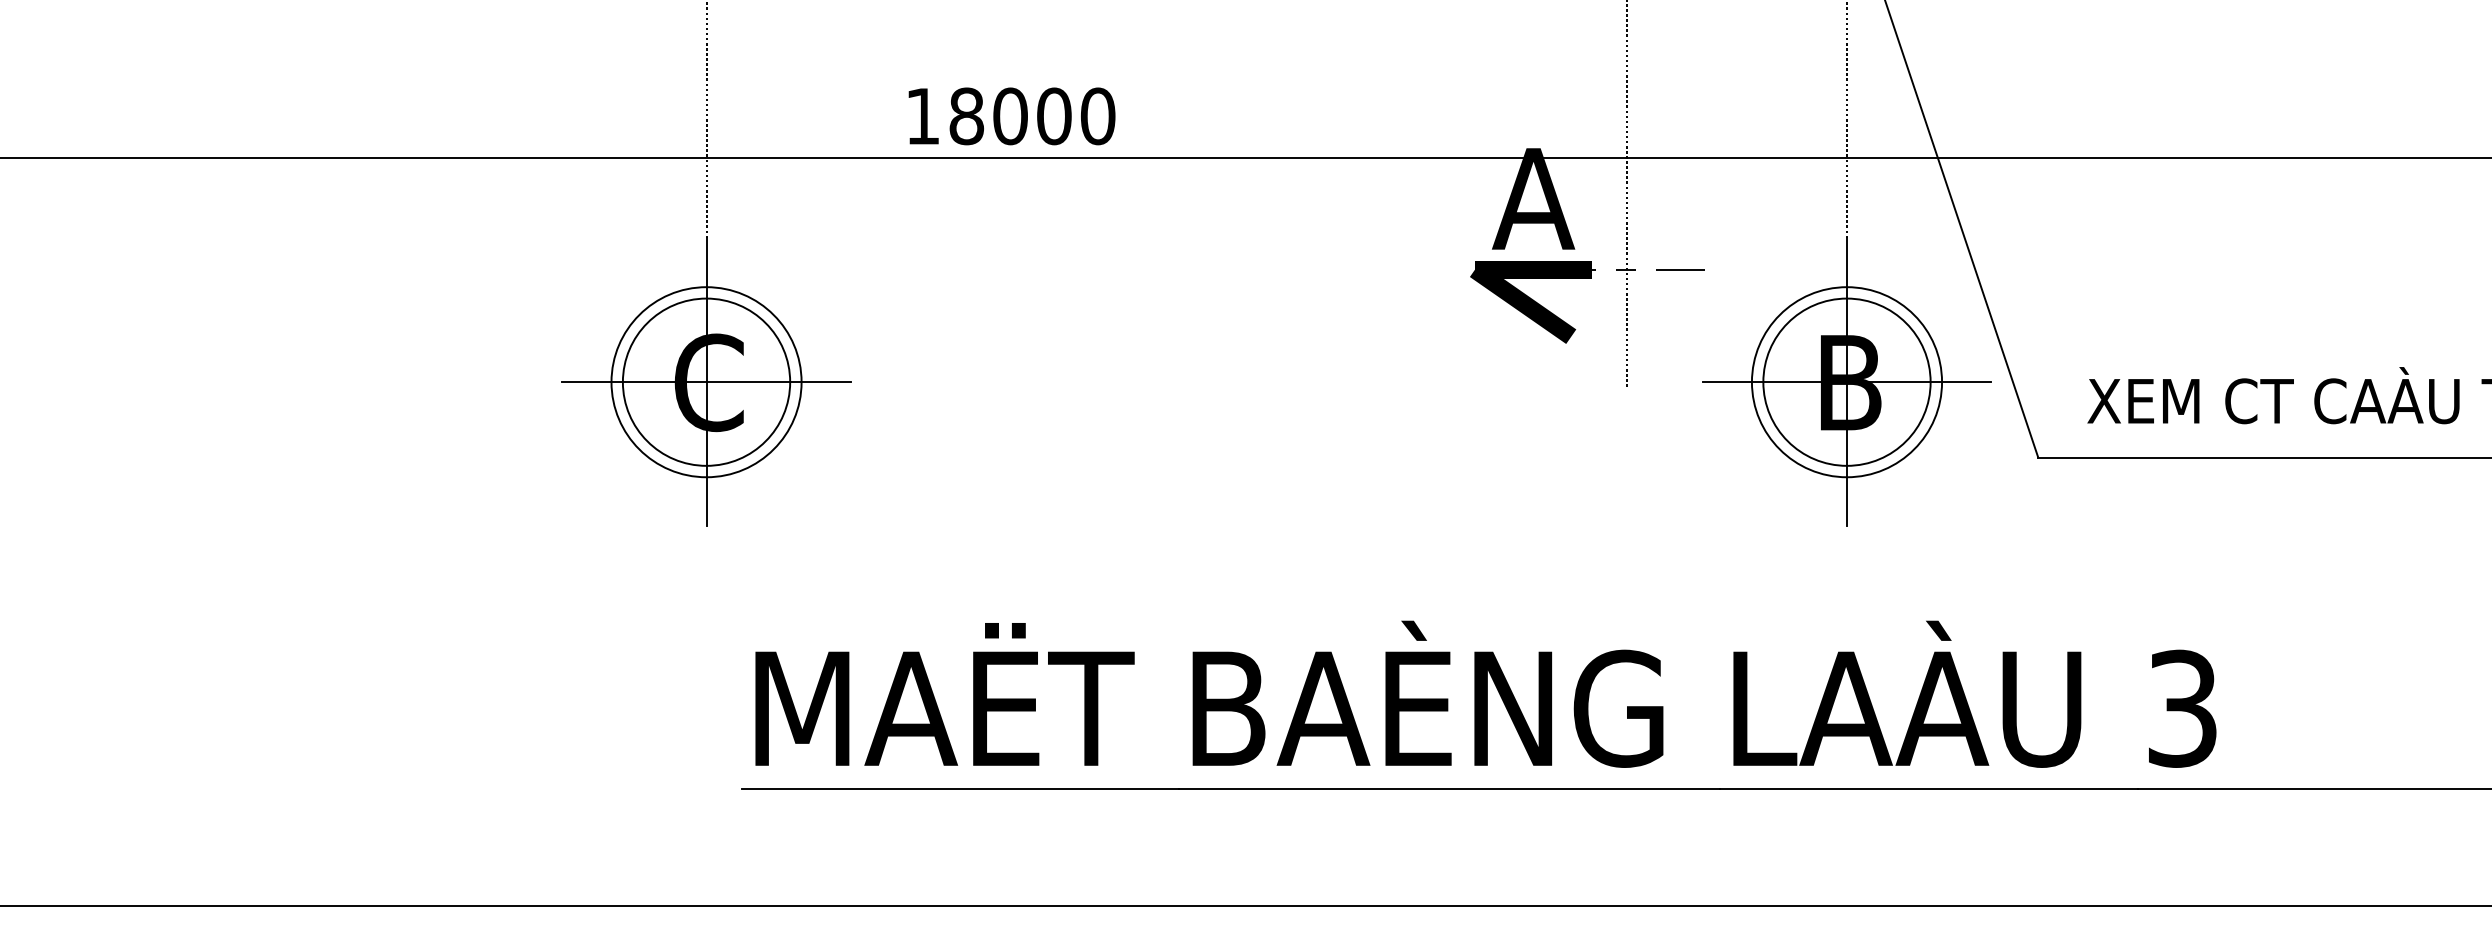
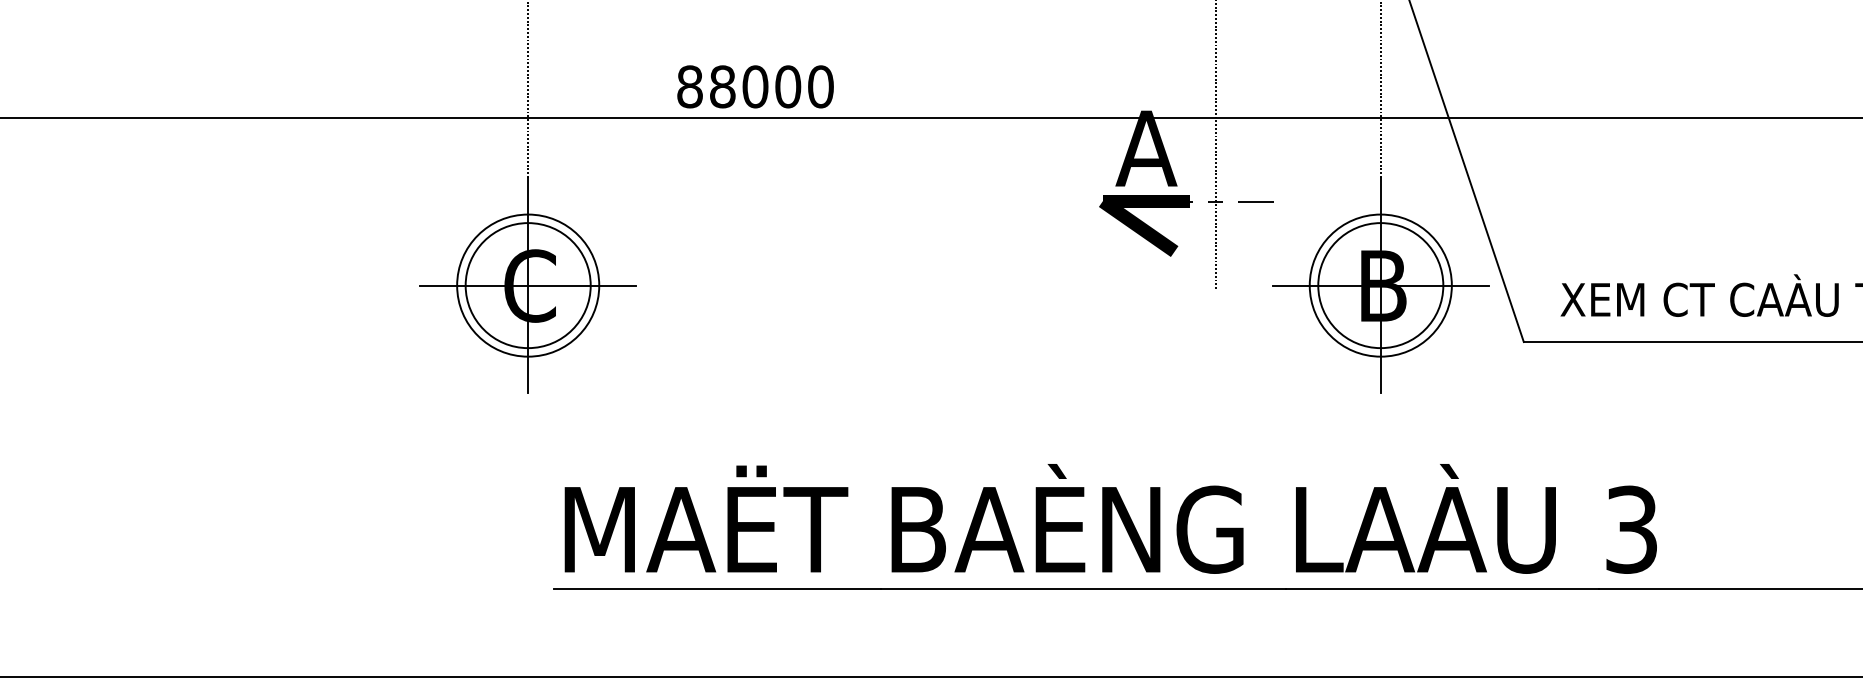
text: (922, 115) -> (689, 86), 18000 -> 88000

